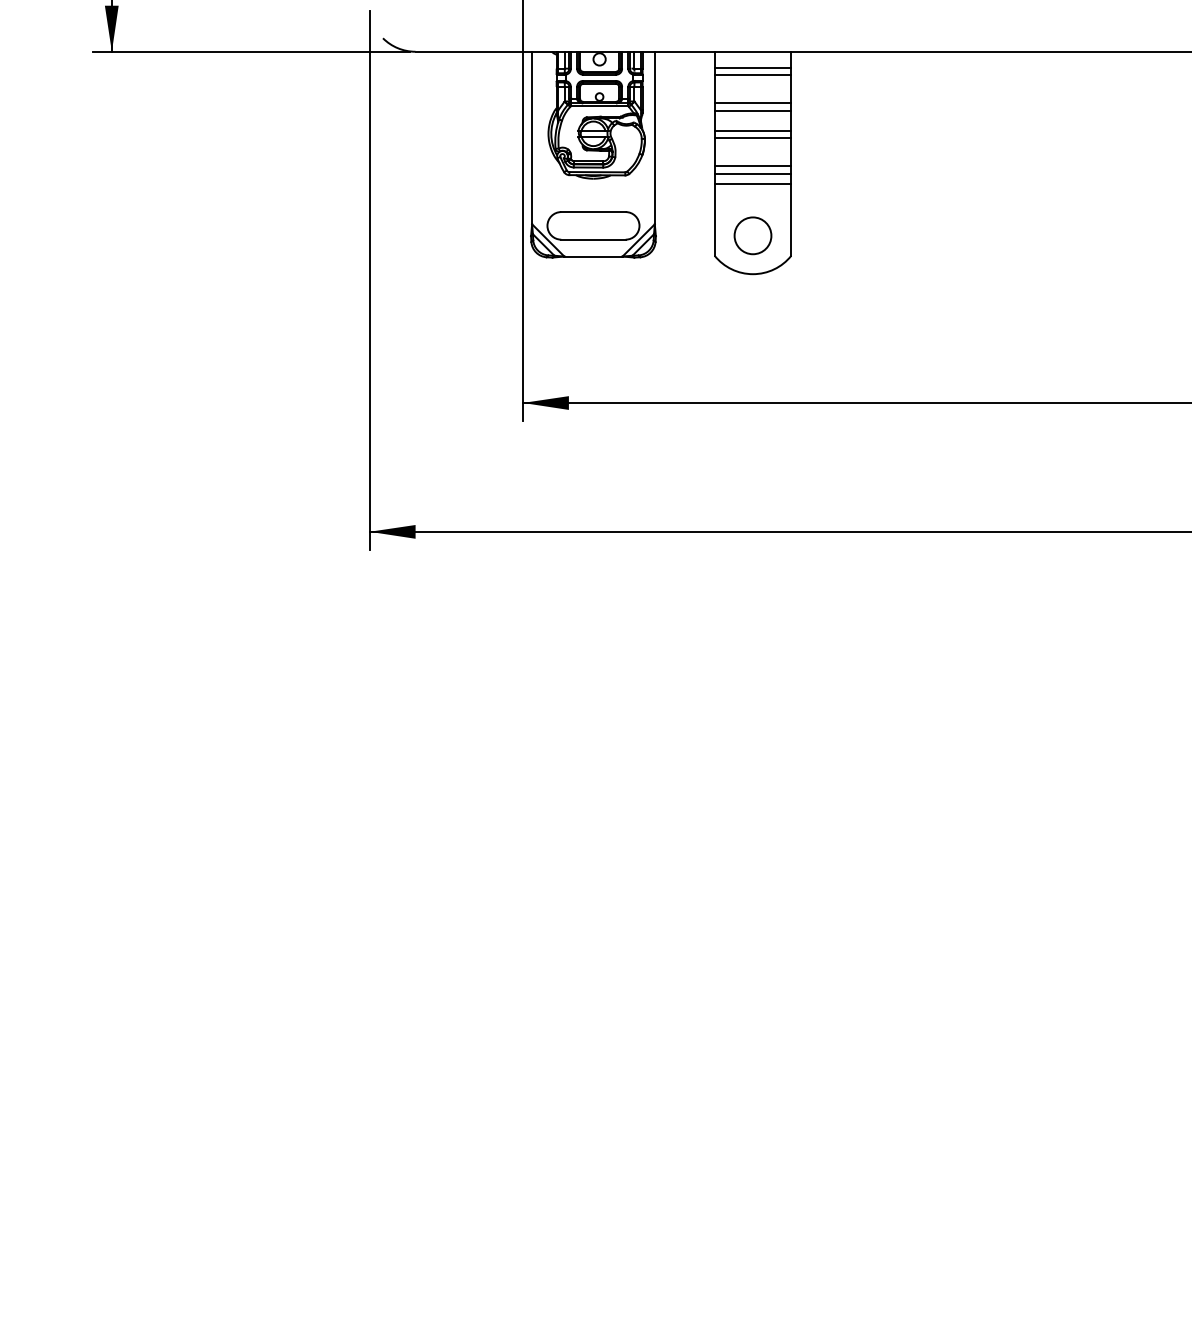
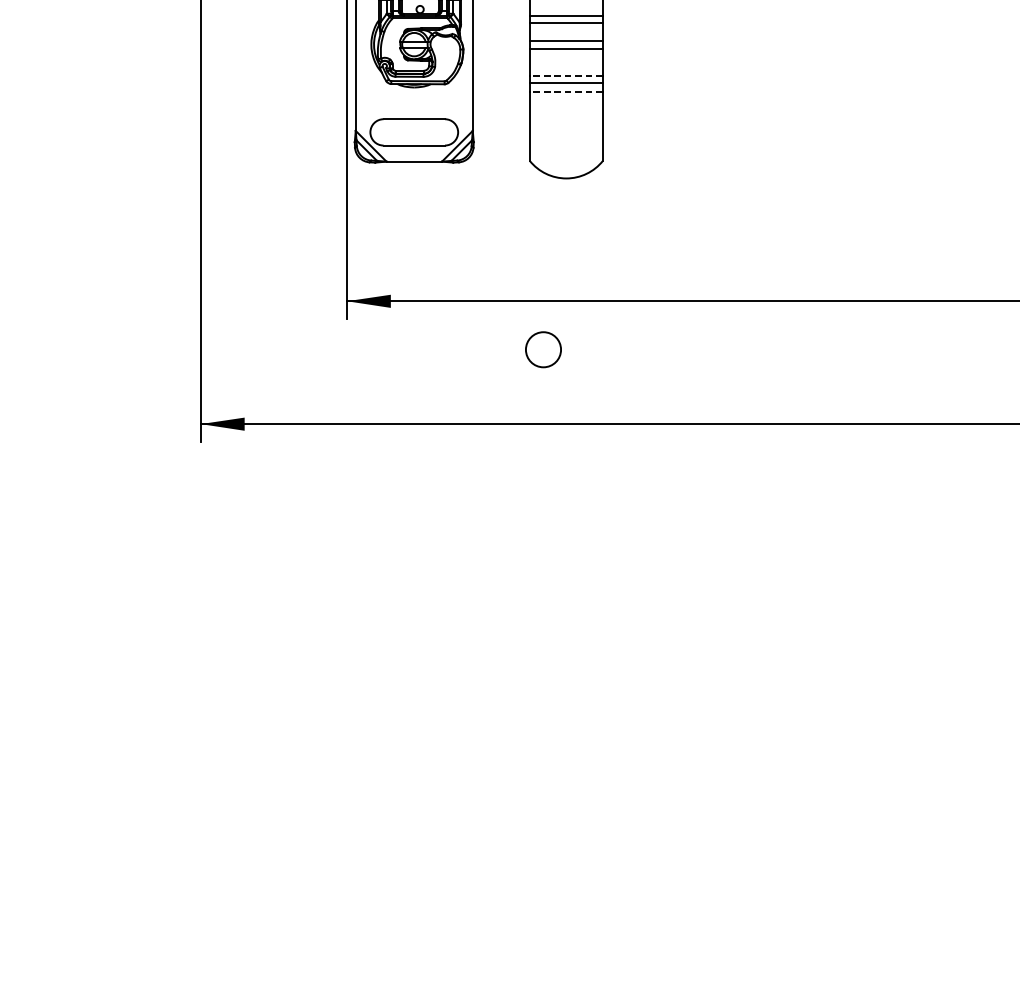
line: (752, 166) -> (565, 75), solid -> dashed
line: (752, 183) -> (565, 91), solid -> dashed
circle: (752, 235) -> (543, 349), moved

